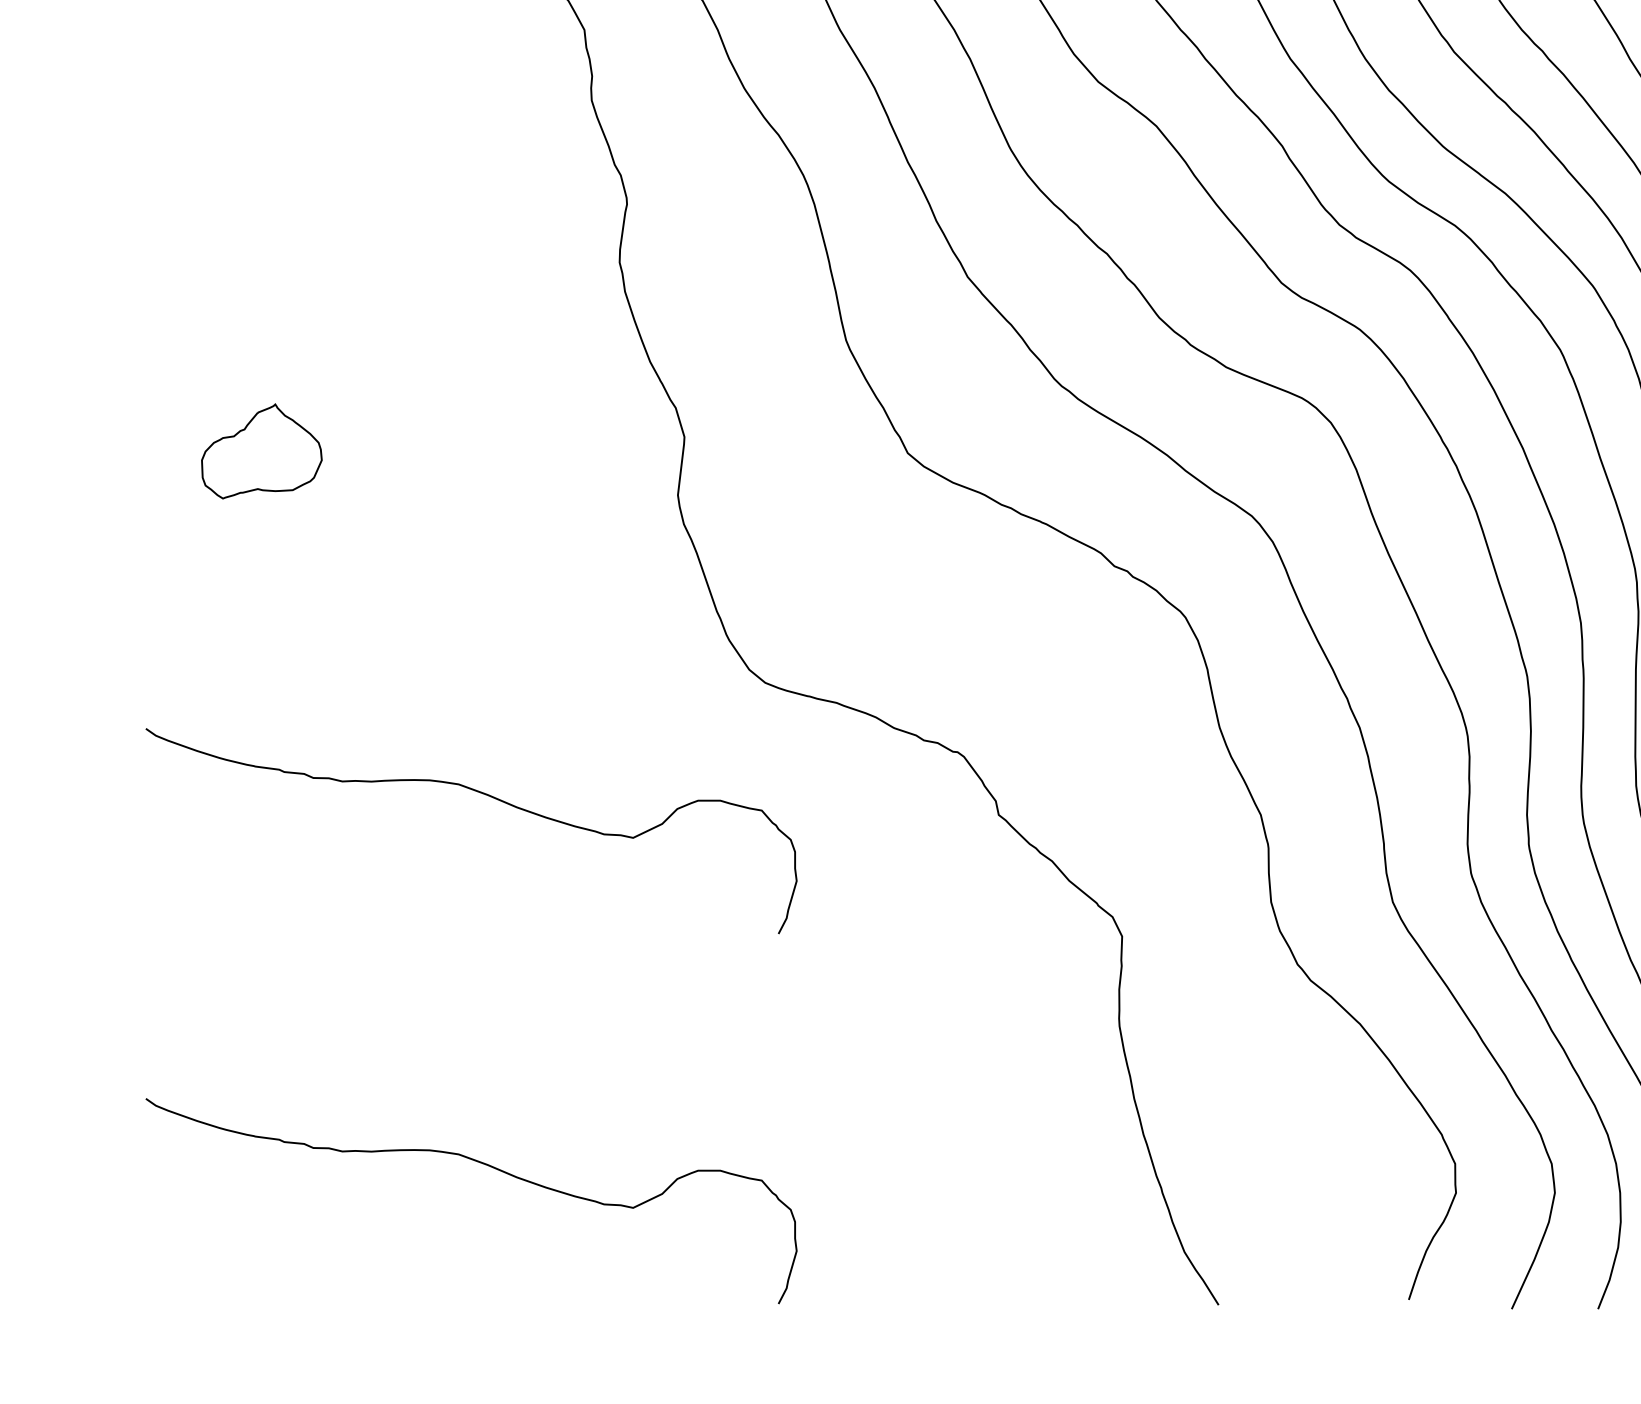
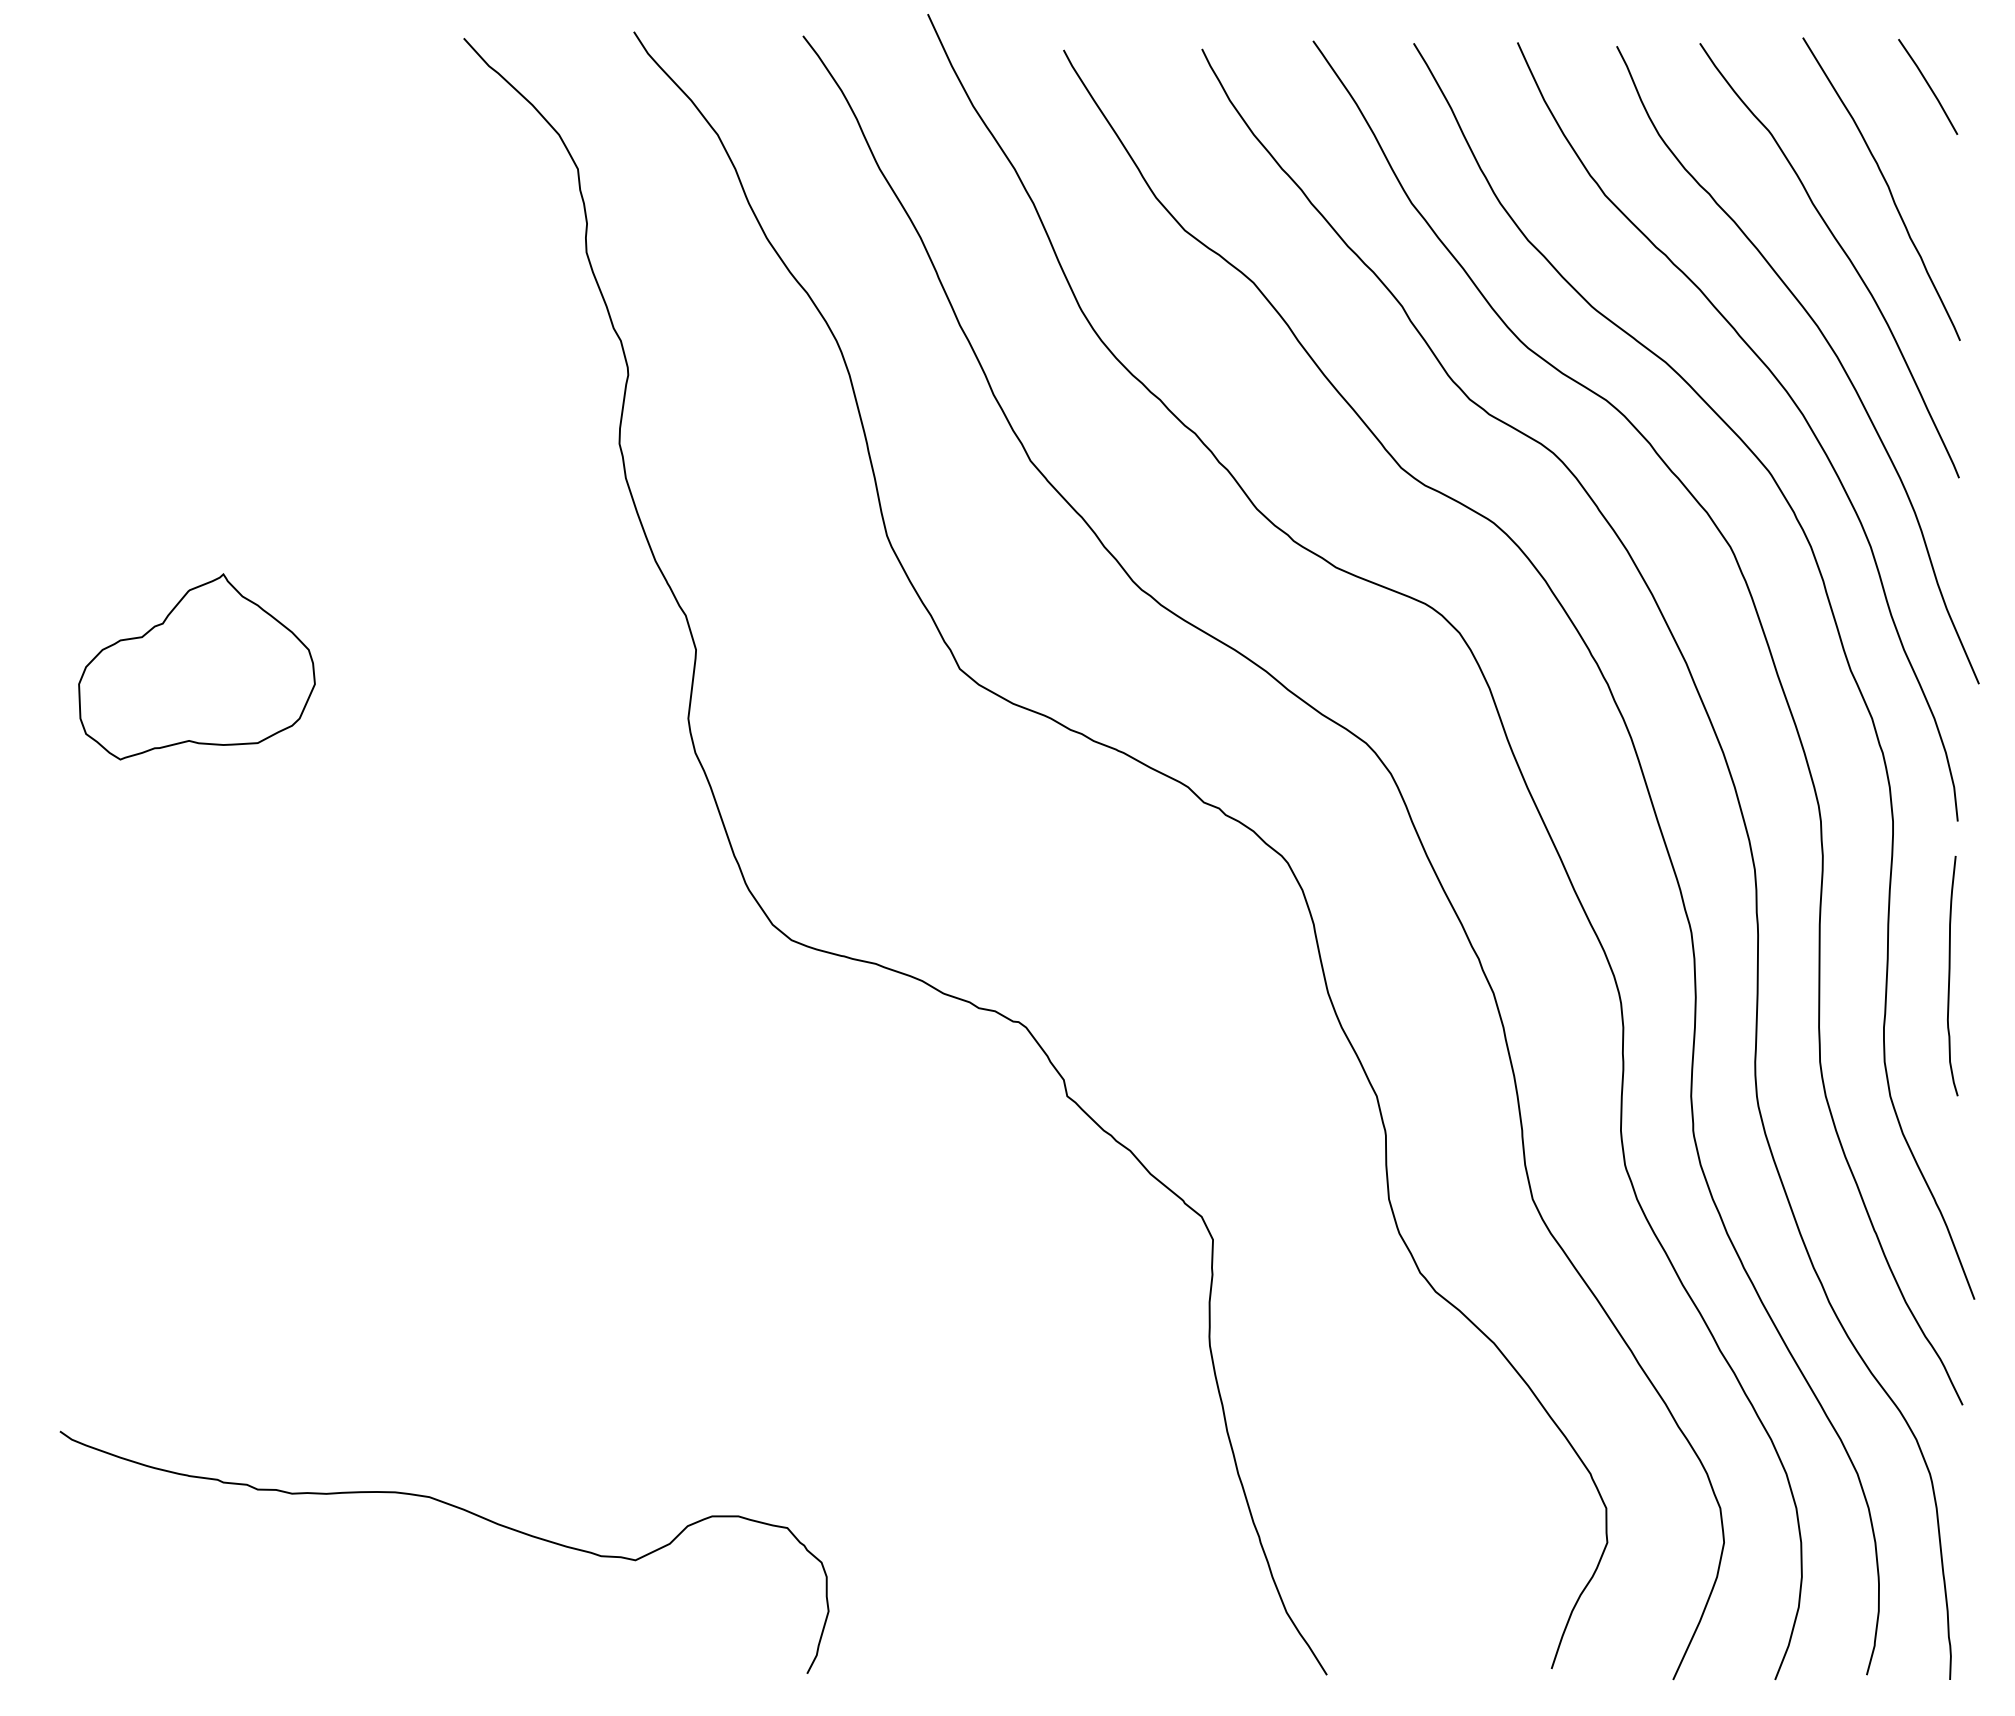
part: (261, 451) -> (196, 666), size x1.67
curve: (484, 794) -> (459, 1072), removed

